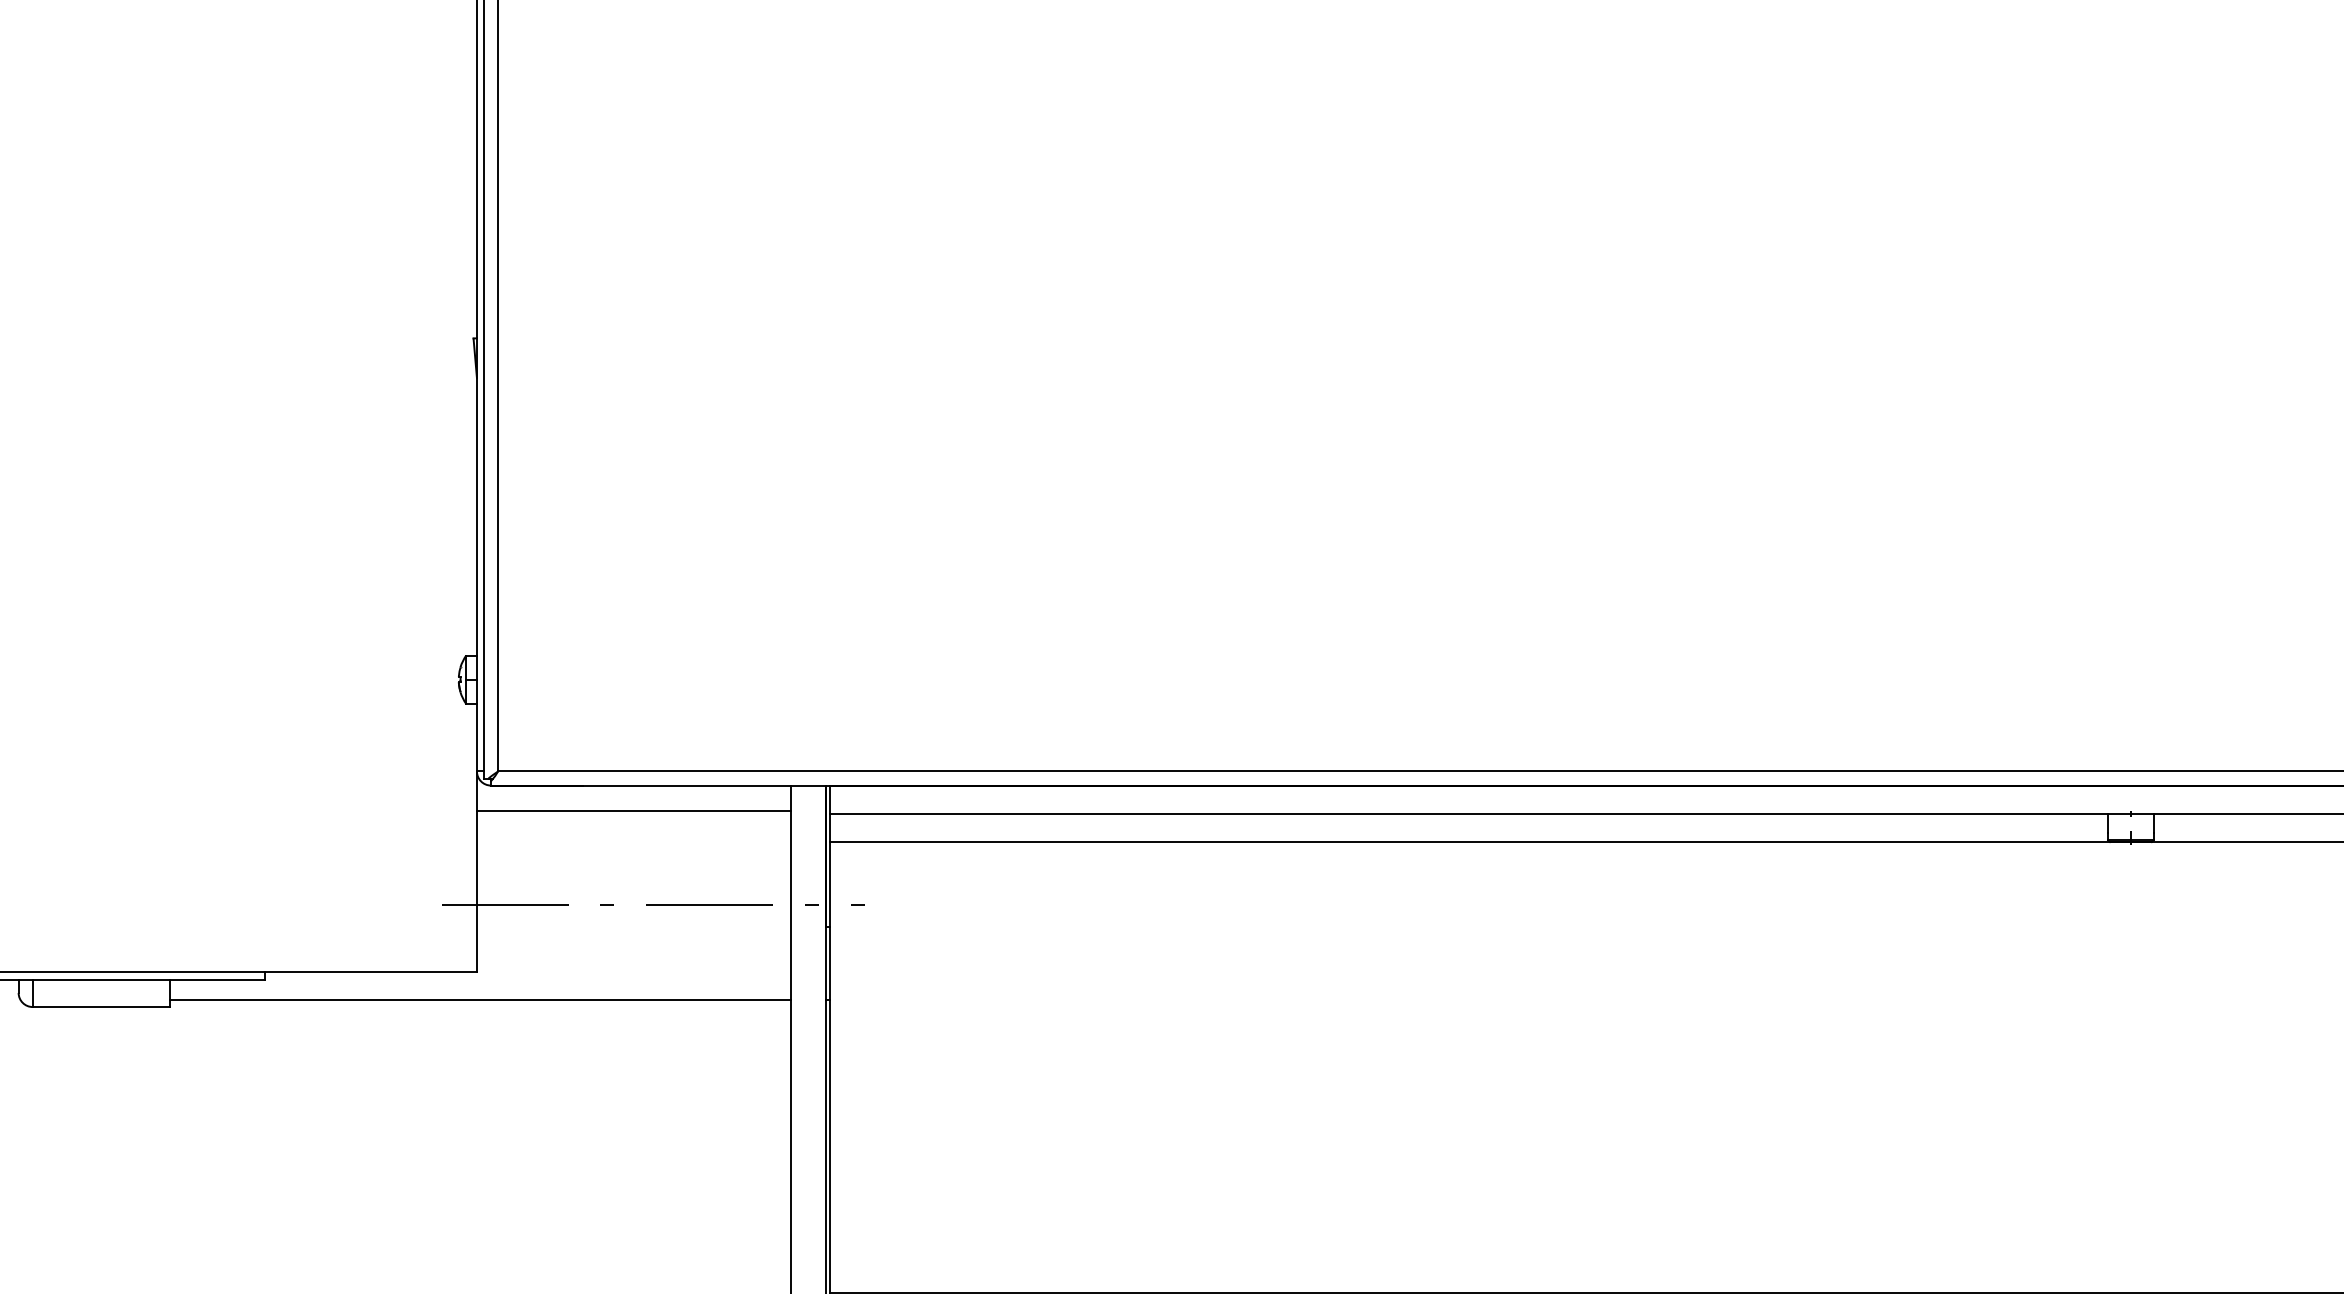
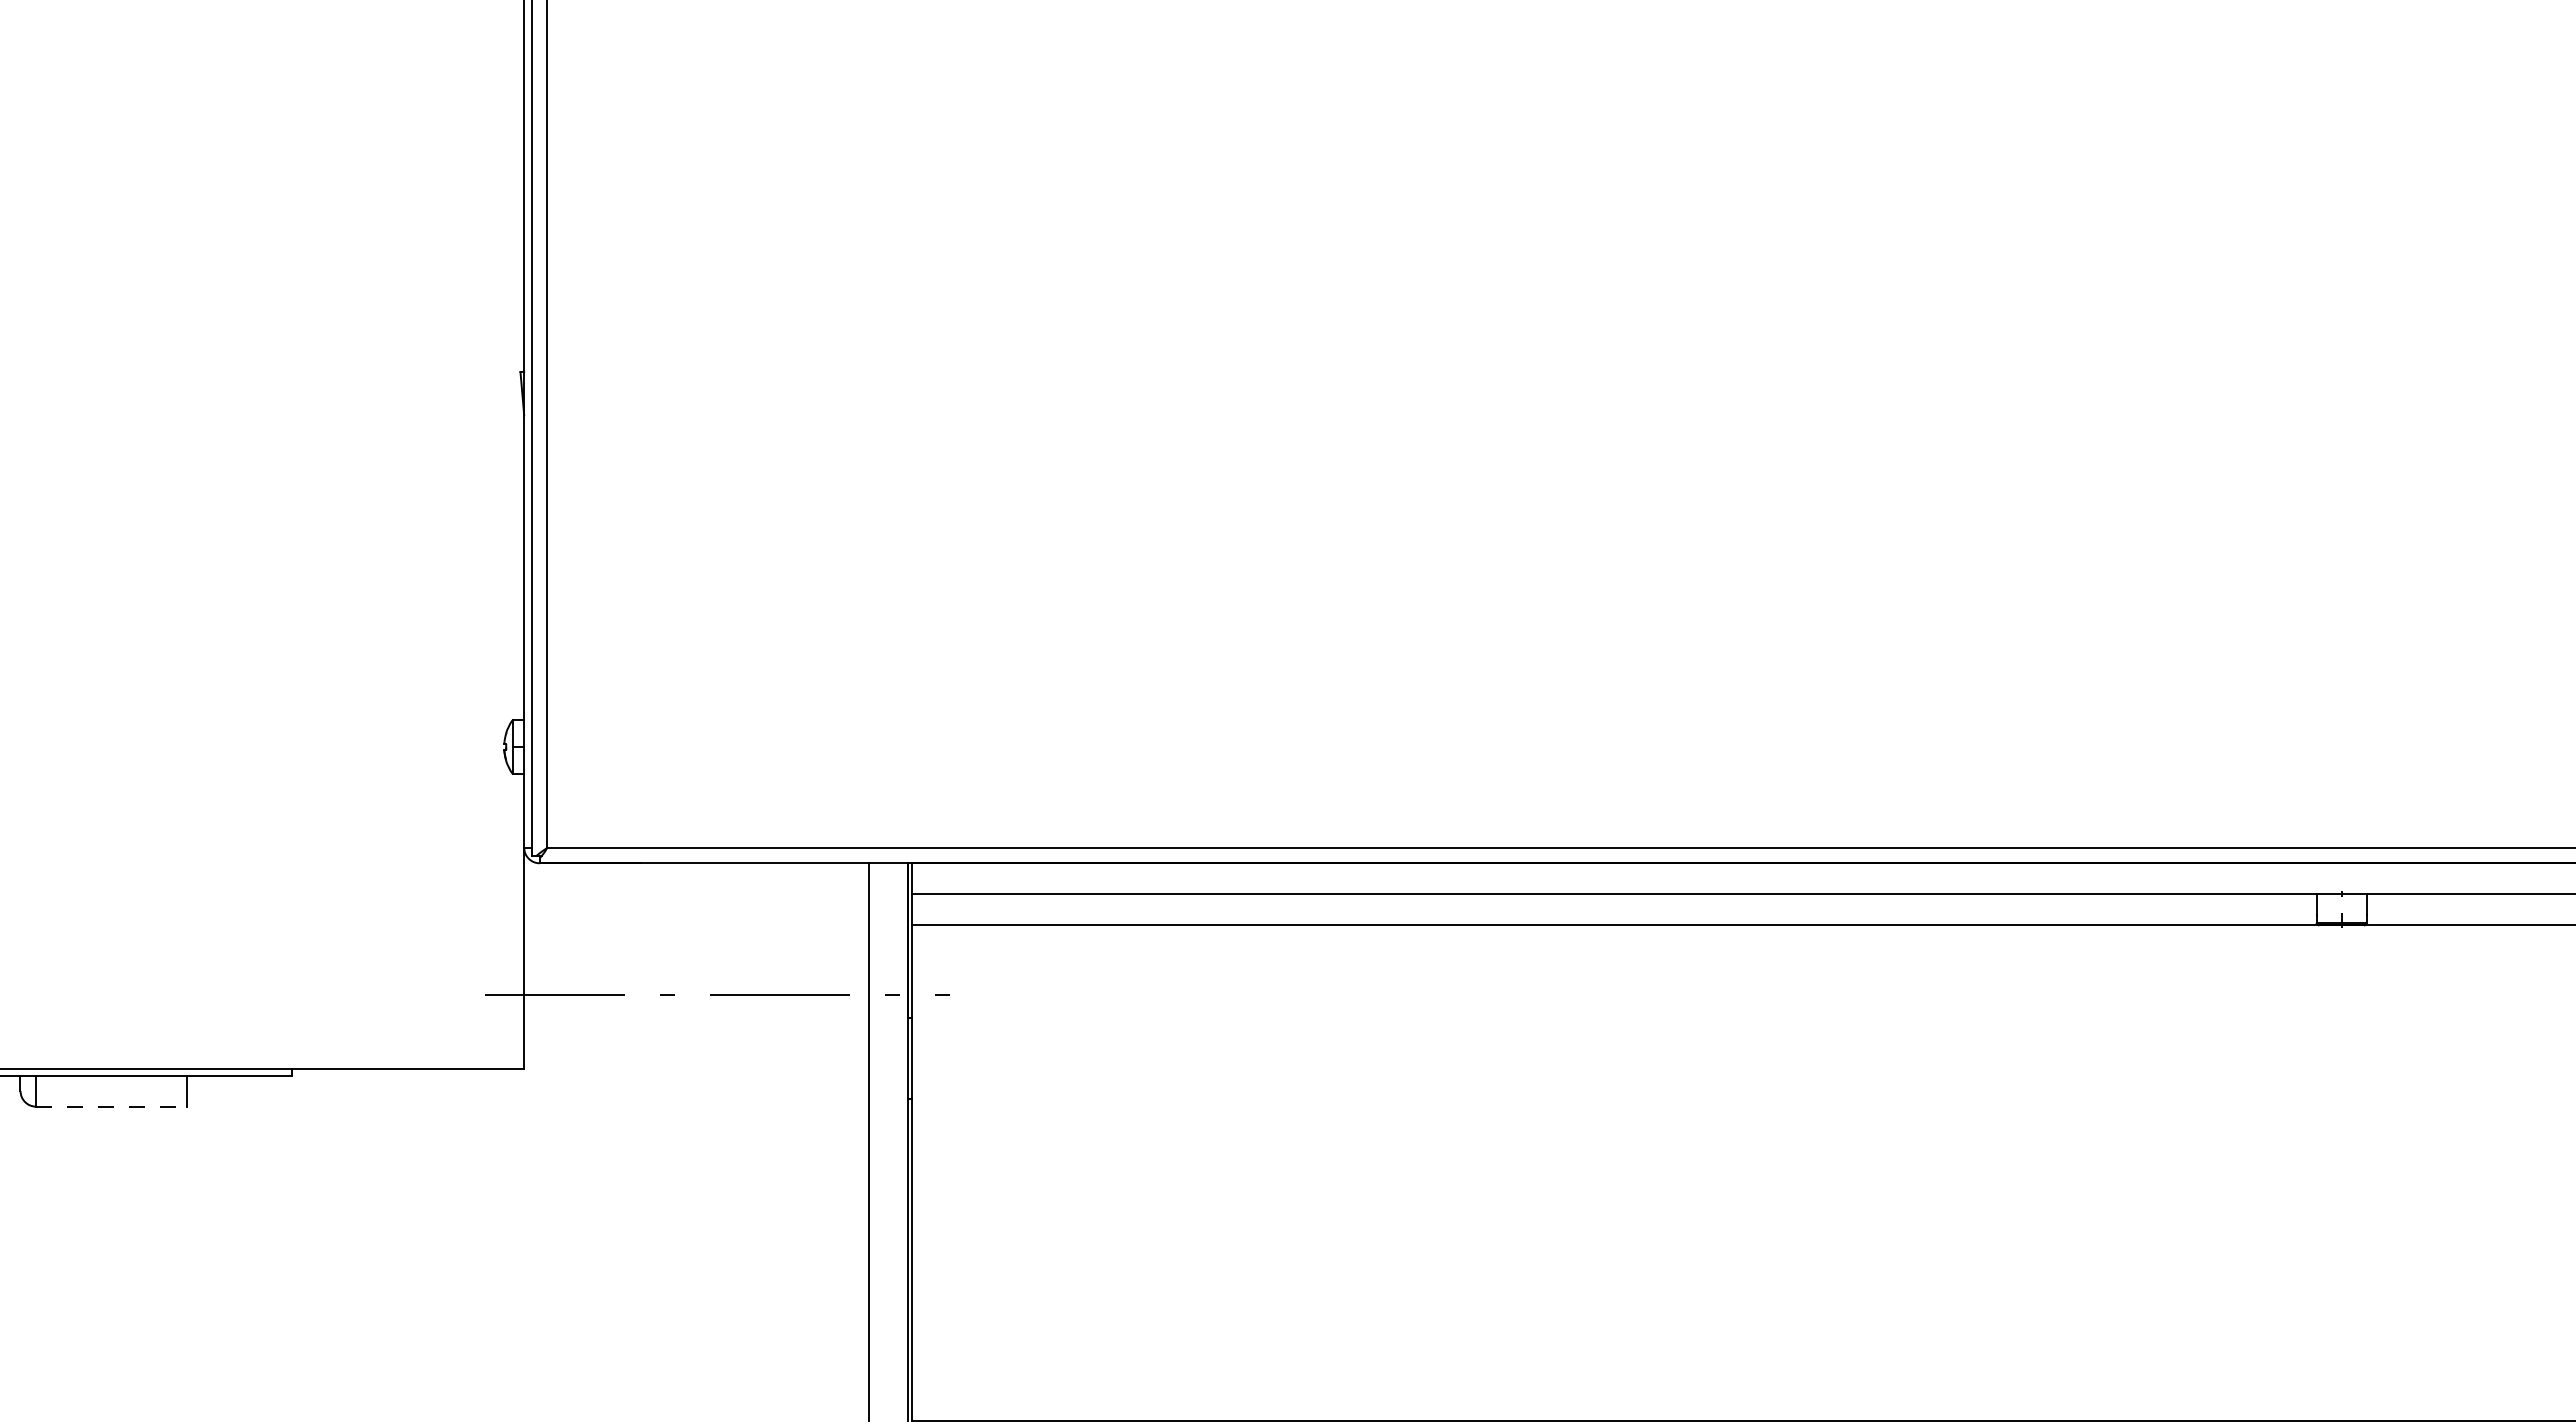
line: (633, 810) -> (696, 890), removed
line: (480, 1000) -> (528, 1099), removed
line: (102, 1006) -> (112, 1106), solid -> dashed

